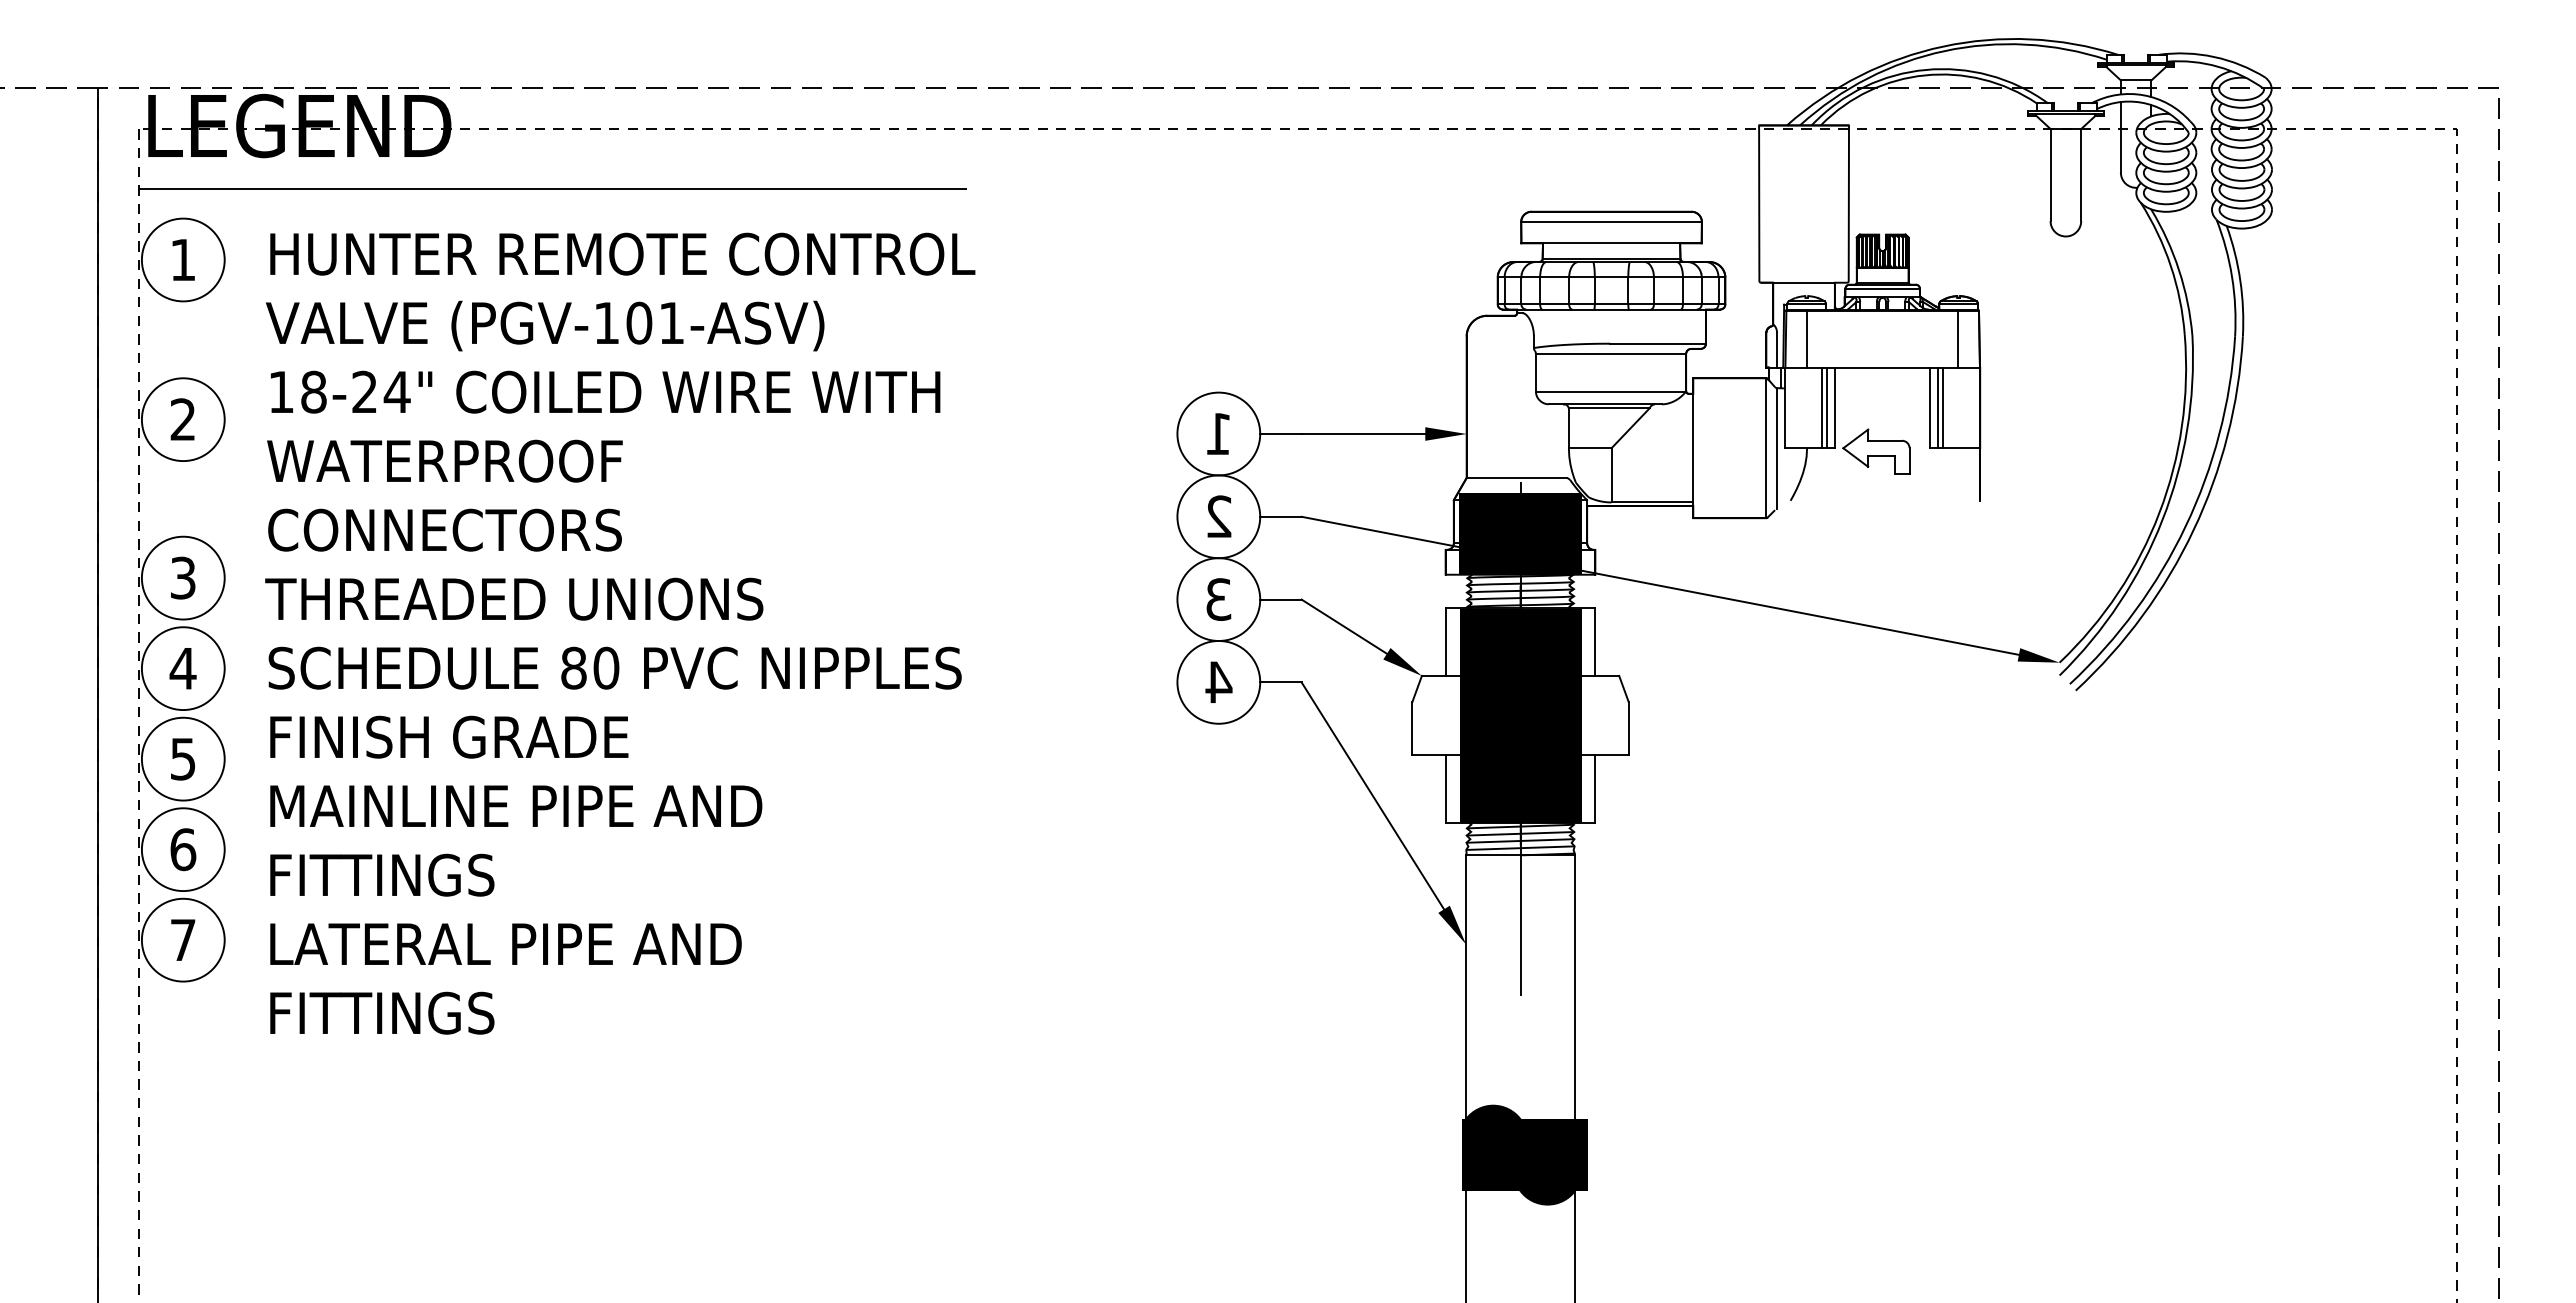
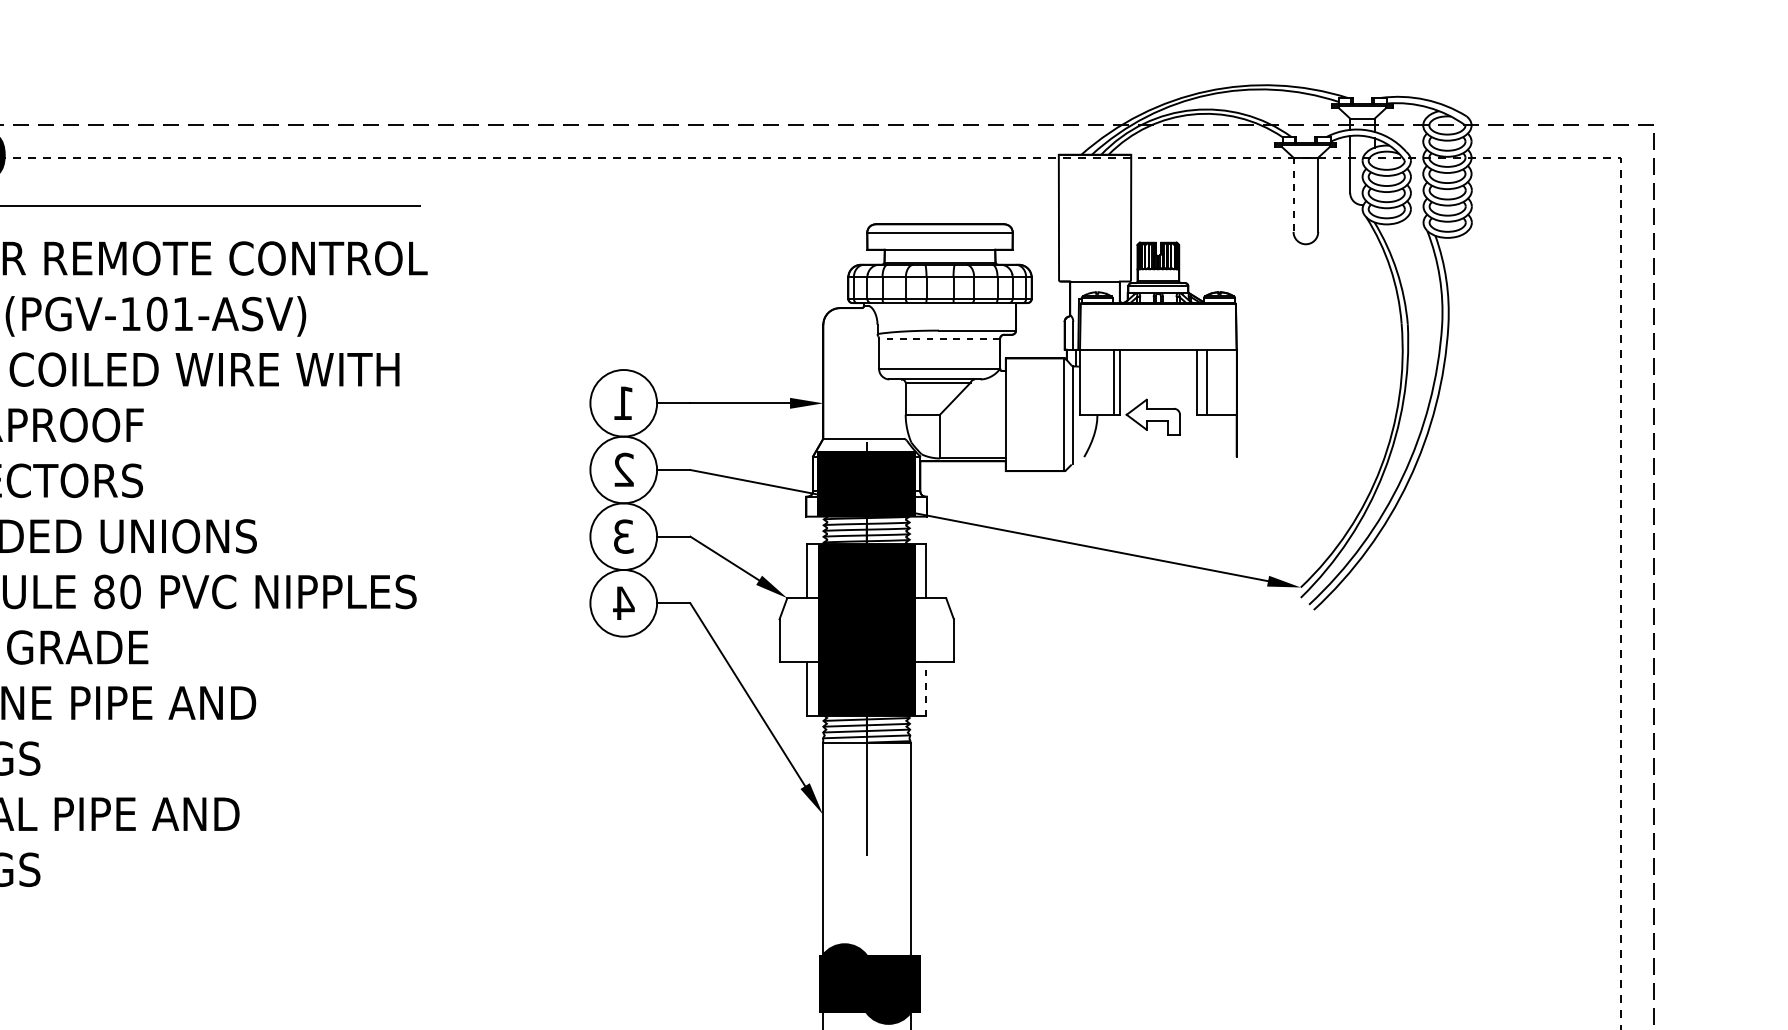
line: (2050, 175) -> (1293, 195), solid -> dashed
line: (1806, 338) -> (1097, 326), removed
line: (1958, 338) -> (1219, 326), removed
line: (1610, 354) -> (939, 339), solid -> dashed
line: (1821, 407) -> (1109, 381), removed
line: (1938, 407) -> (1203, 381), removed
line: (1594, 788) -> (926, 688), solid -> dashed

